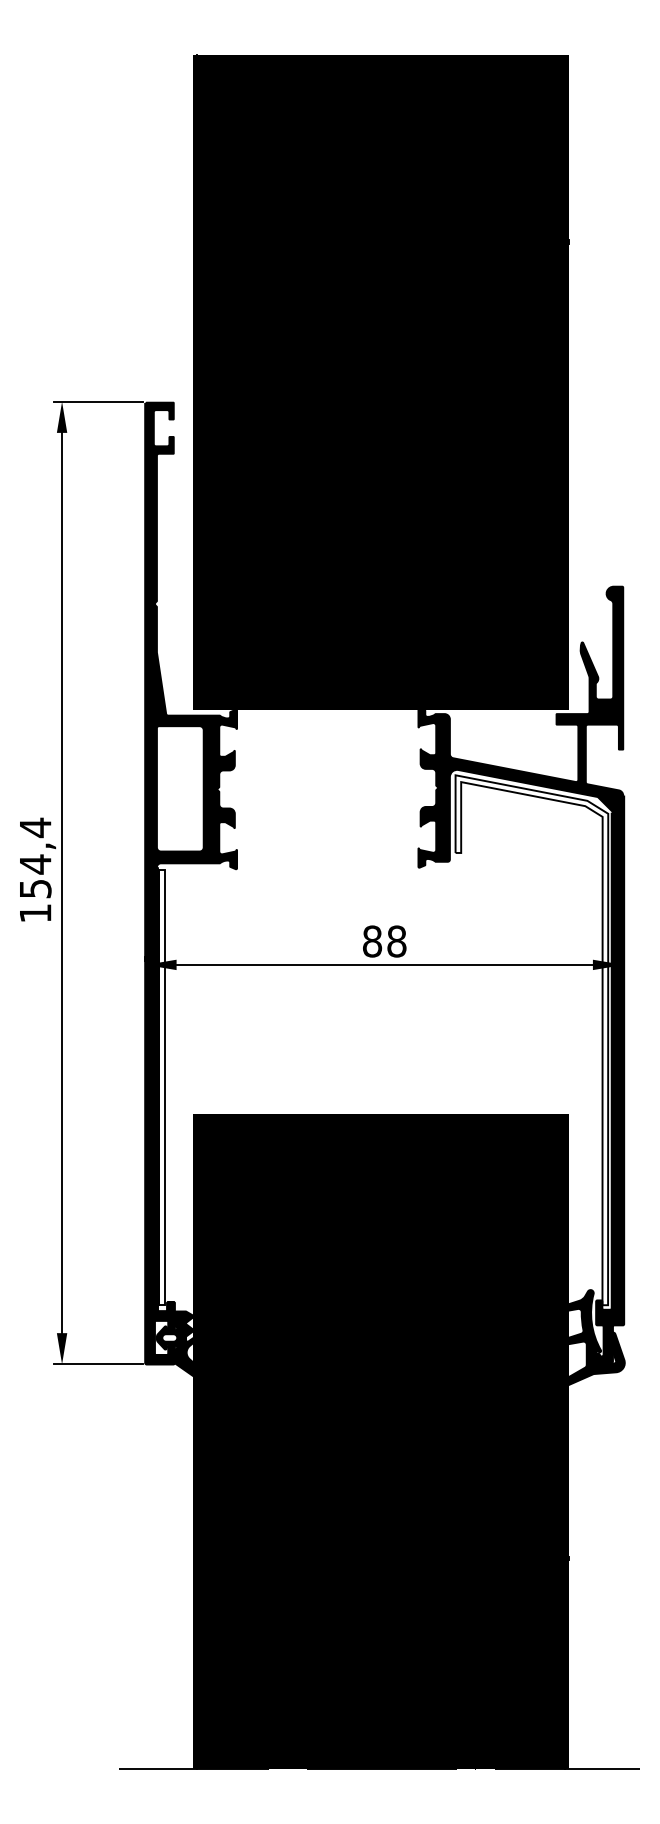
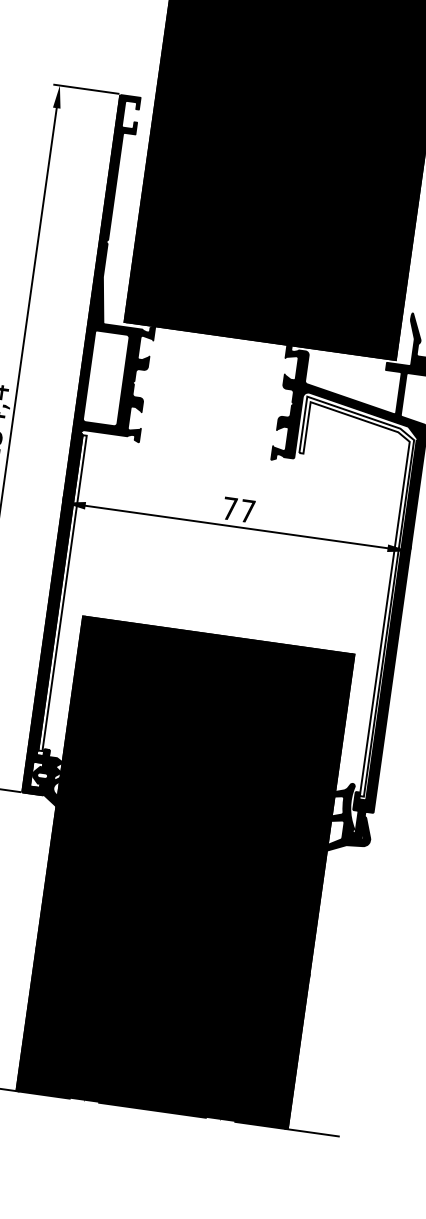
text: (384, 941) -> (238, 510), 88 -> 77

